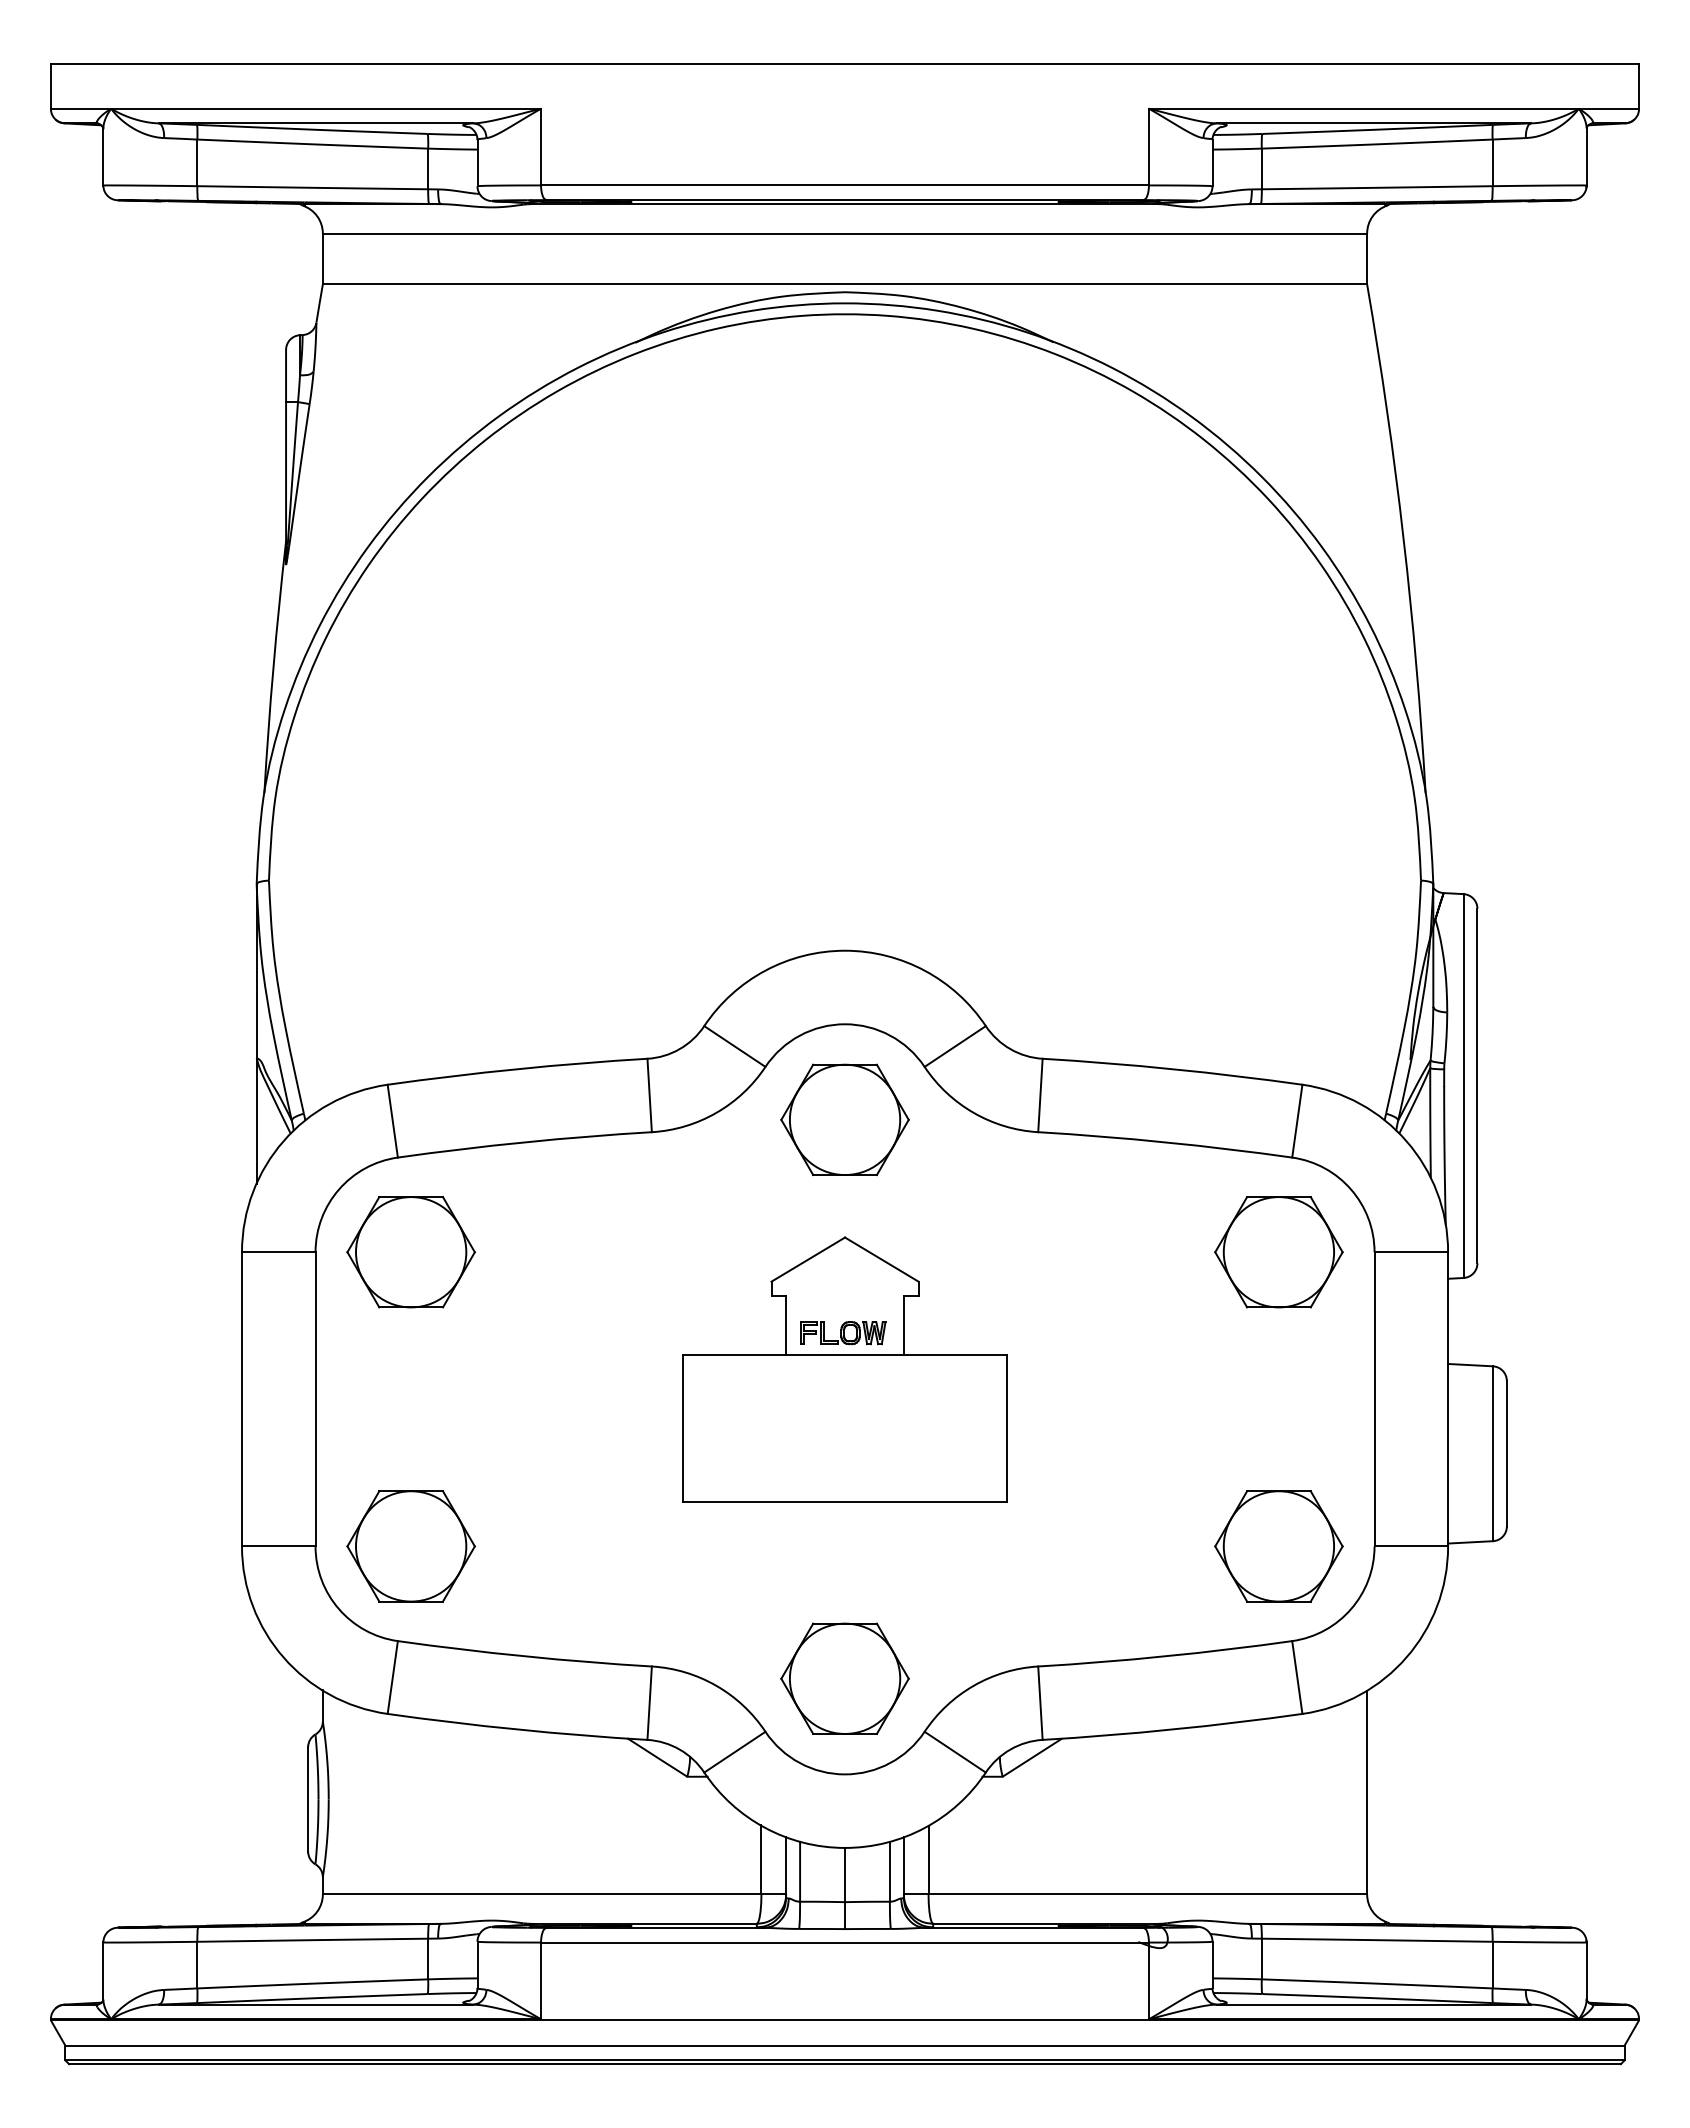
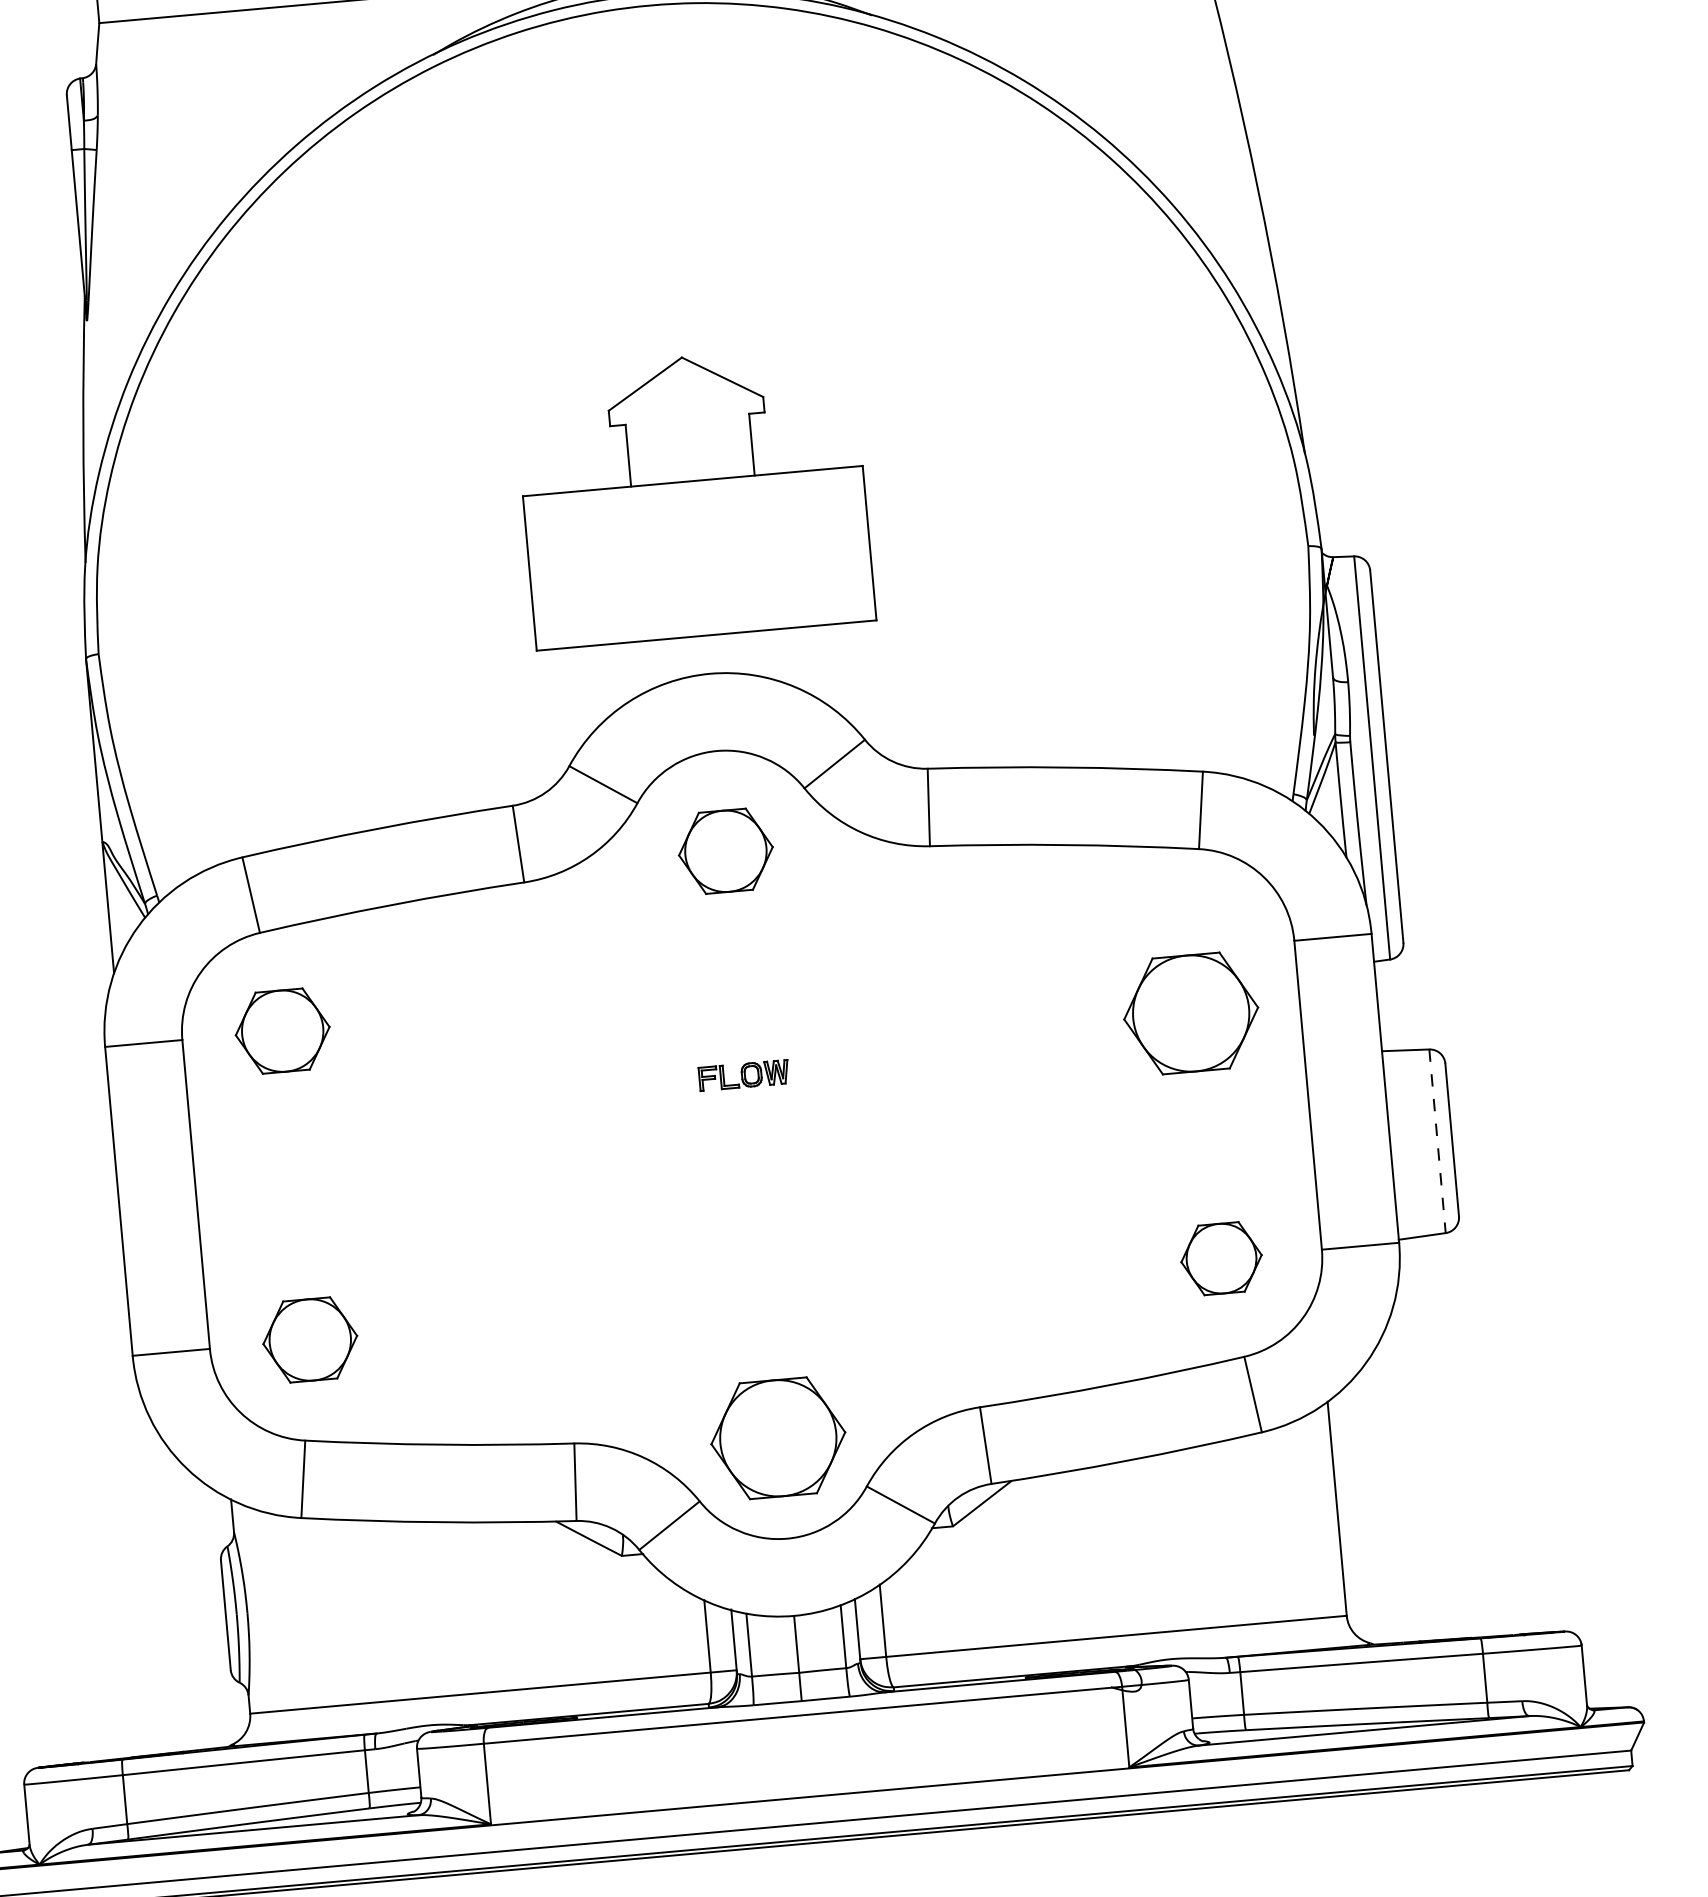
part: (844, 1119) -> (725, 851), size x0.7
part: (410, 1252) -> (282, 1031), size x0.7
part: (1278, 1252) -> (1190, 1013), moved
part: (844, 1369) -> (693, 496), moved
line: (1492, 1454) -> (1437, 1142), solid -> dashed
part: (410, 1546) -> (309, 1340), size x0.7
part: (1278, 1546) -> (1221, 1258), size x0.6

